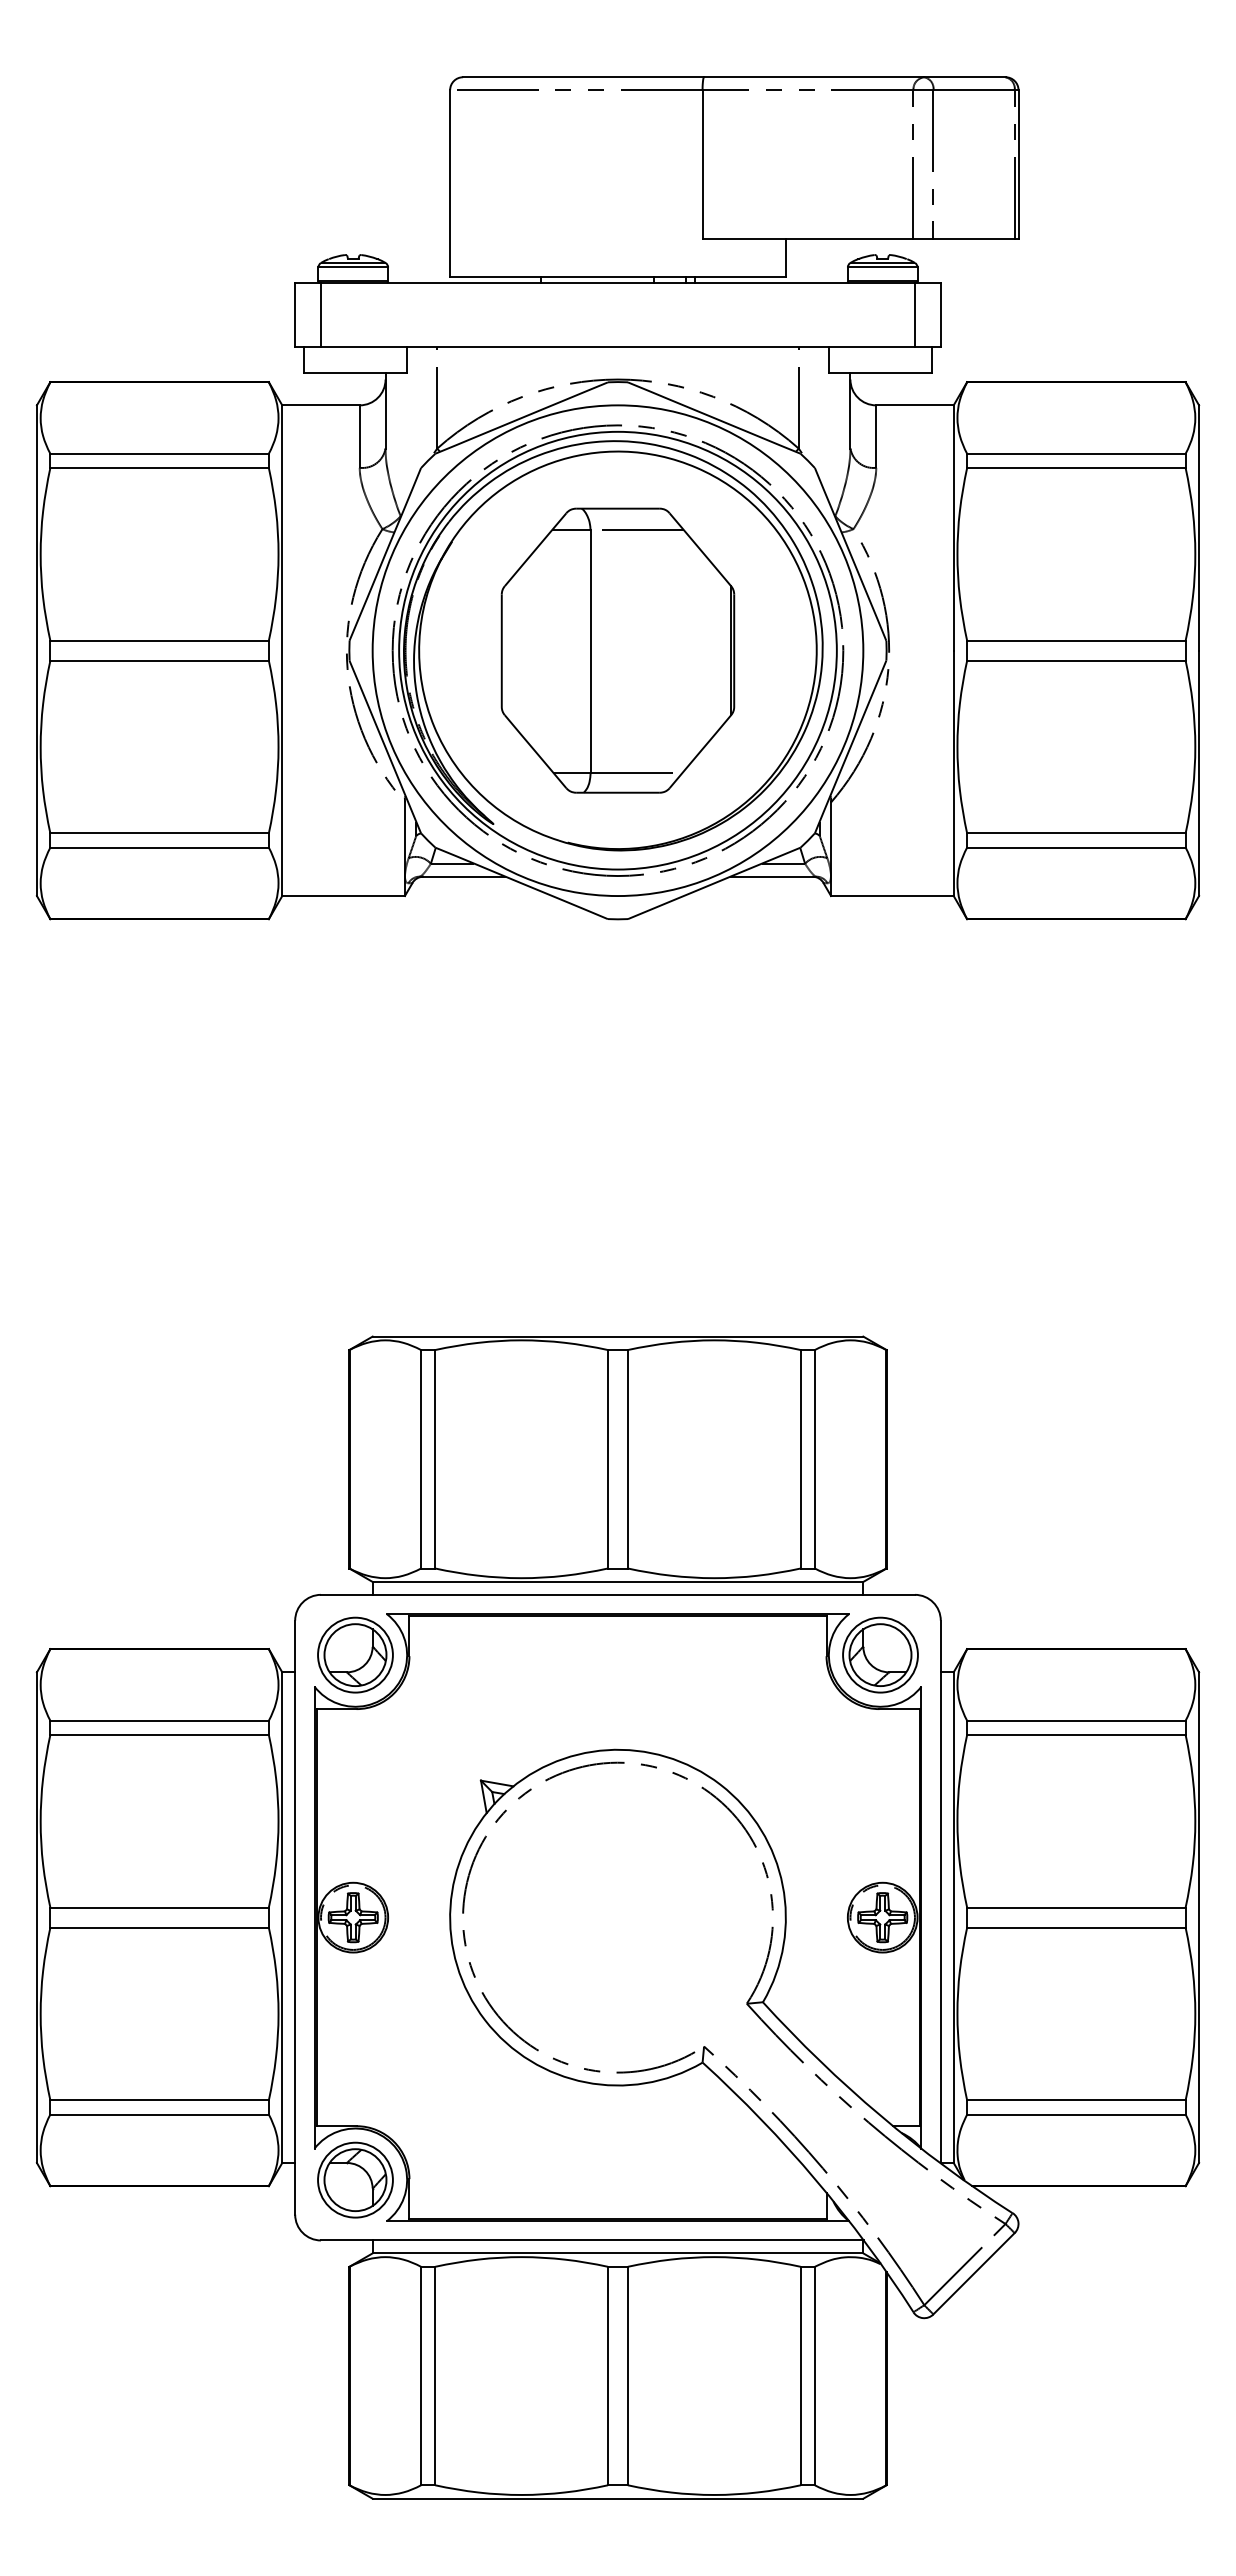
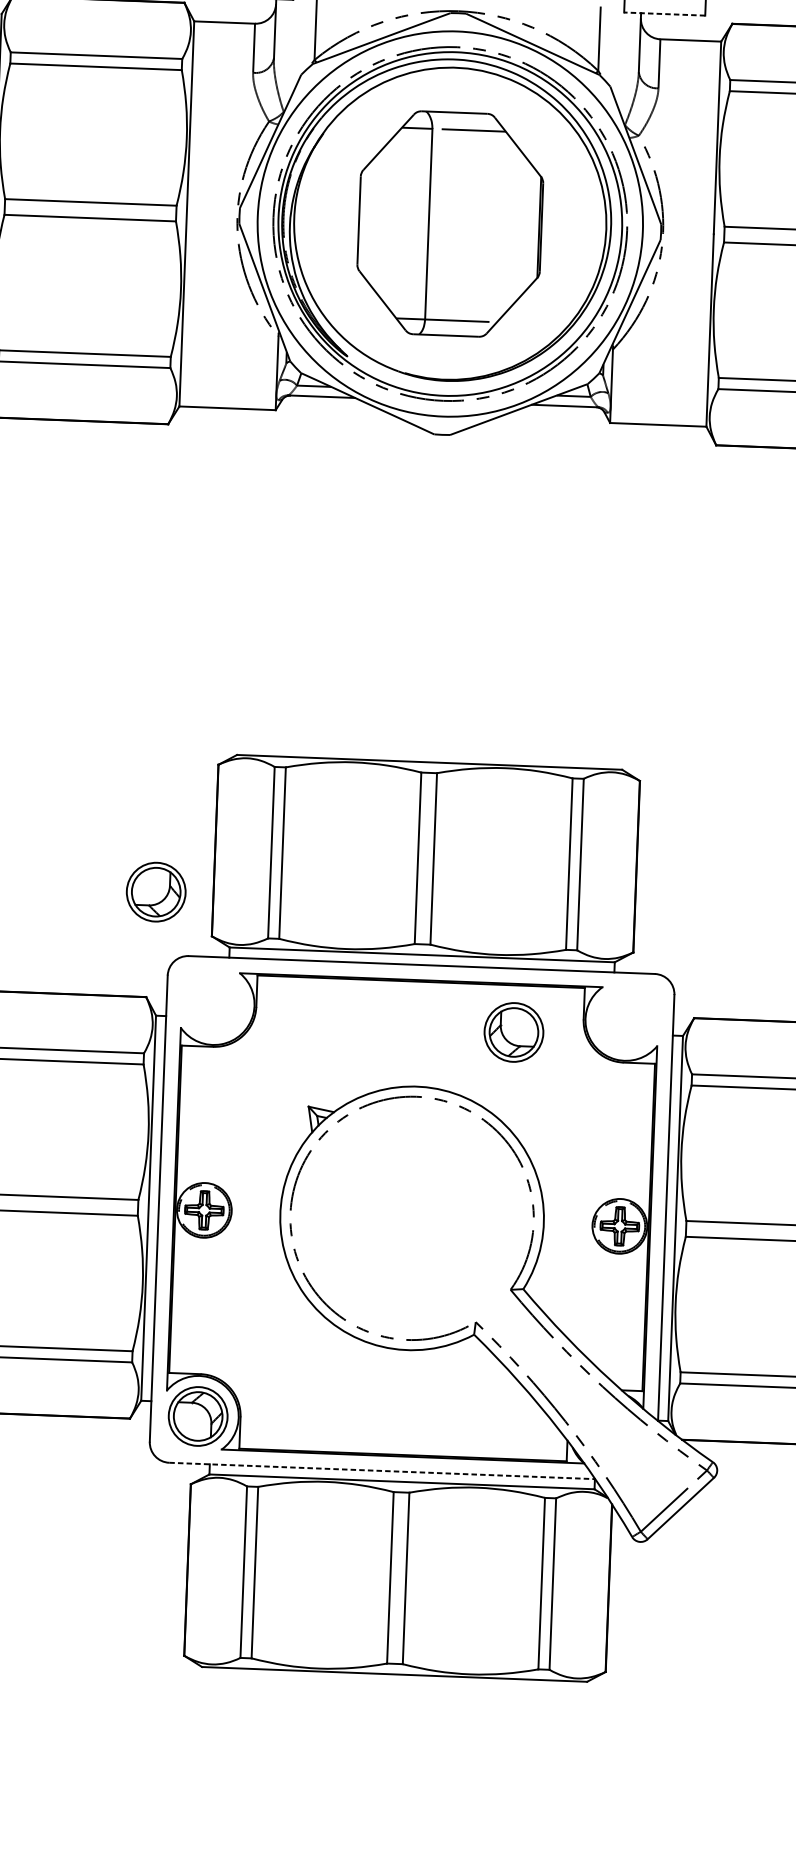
line: (880, 373) -> (664, 14), solid -> dashed
part: (355, 1654) -> (156, 891), moved
part: (880, 1654) -> (513, 1031), moved
line: (592, 2240) -> (382, 1470), solid -> dashed

